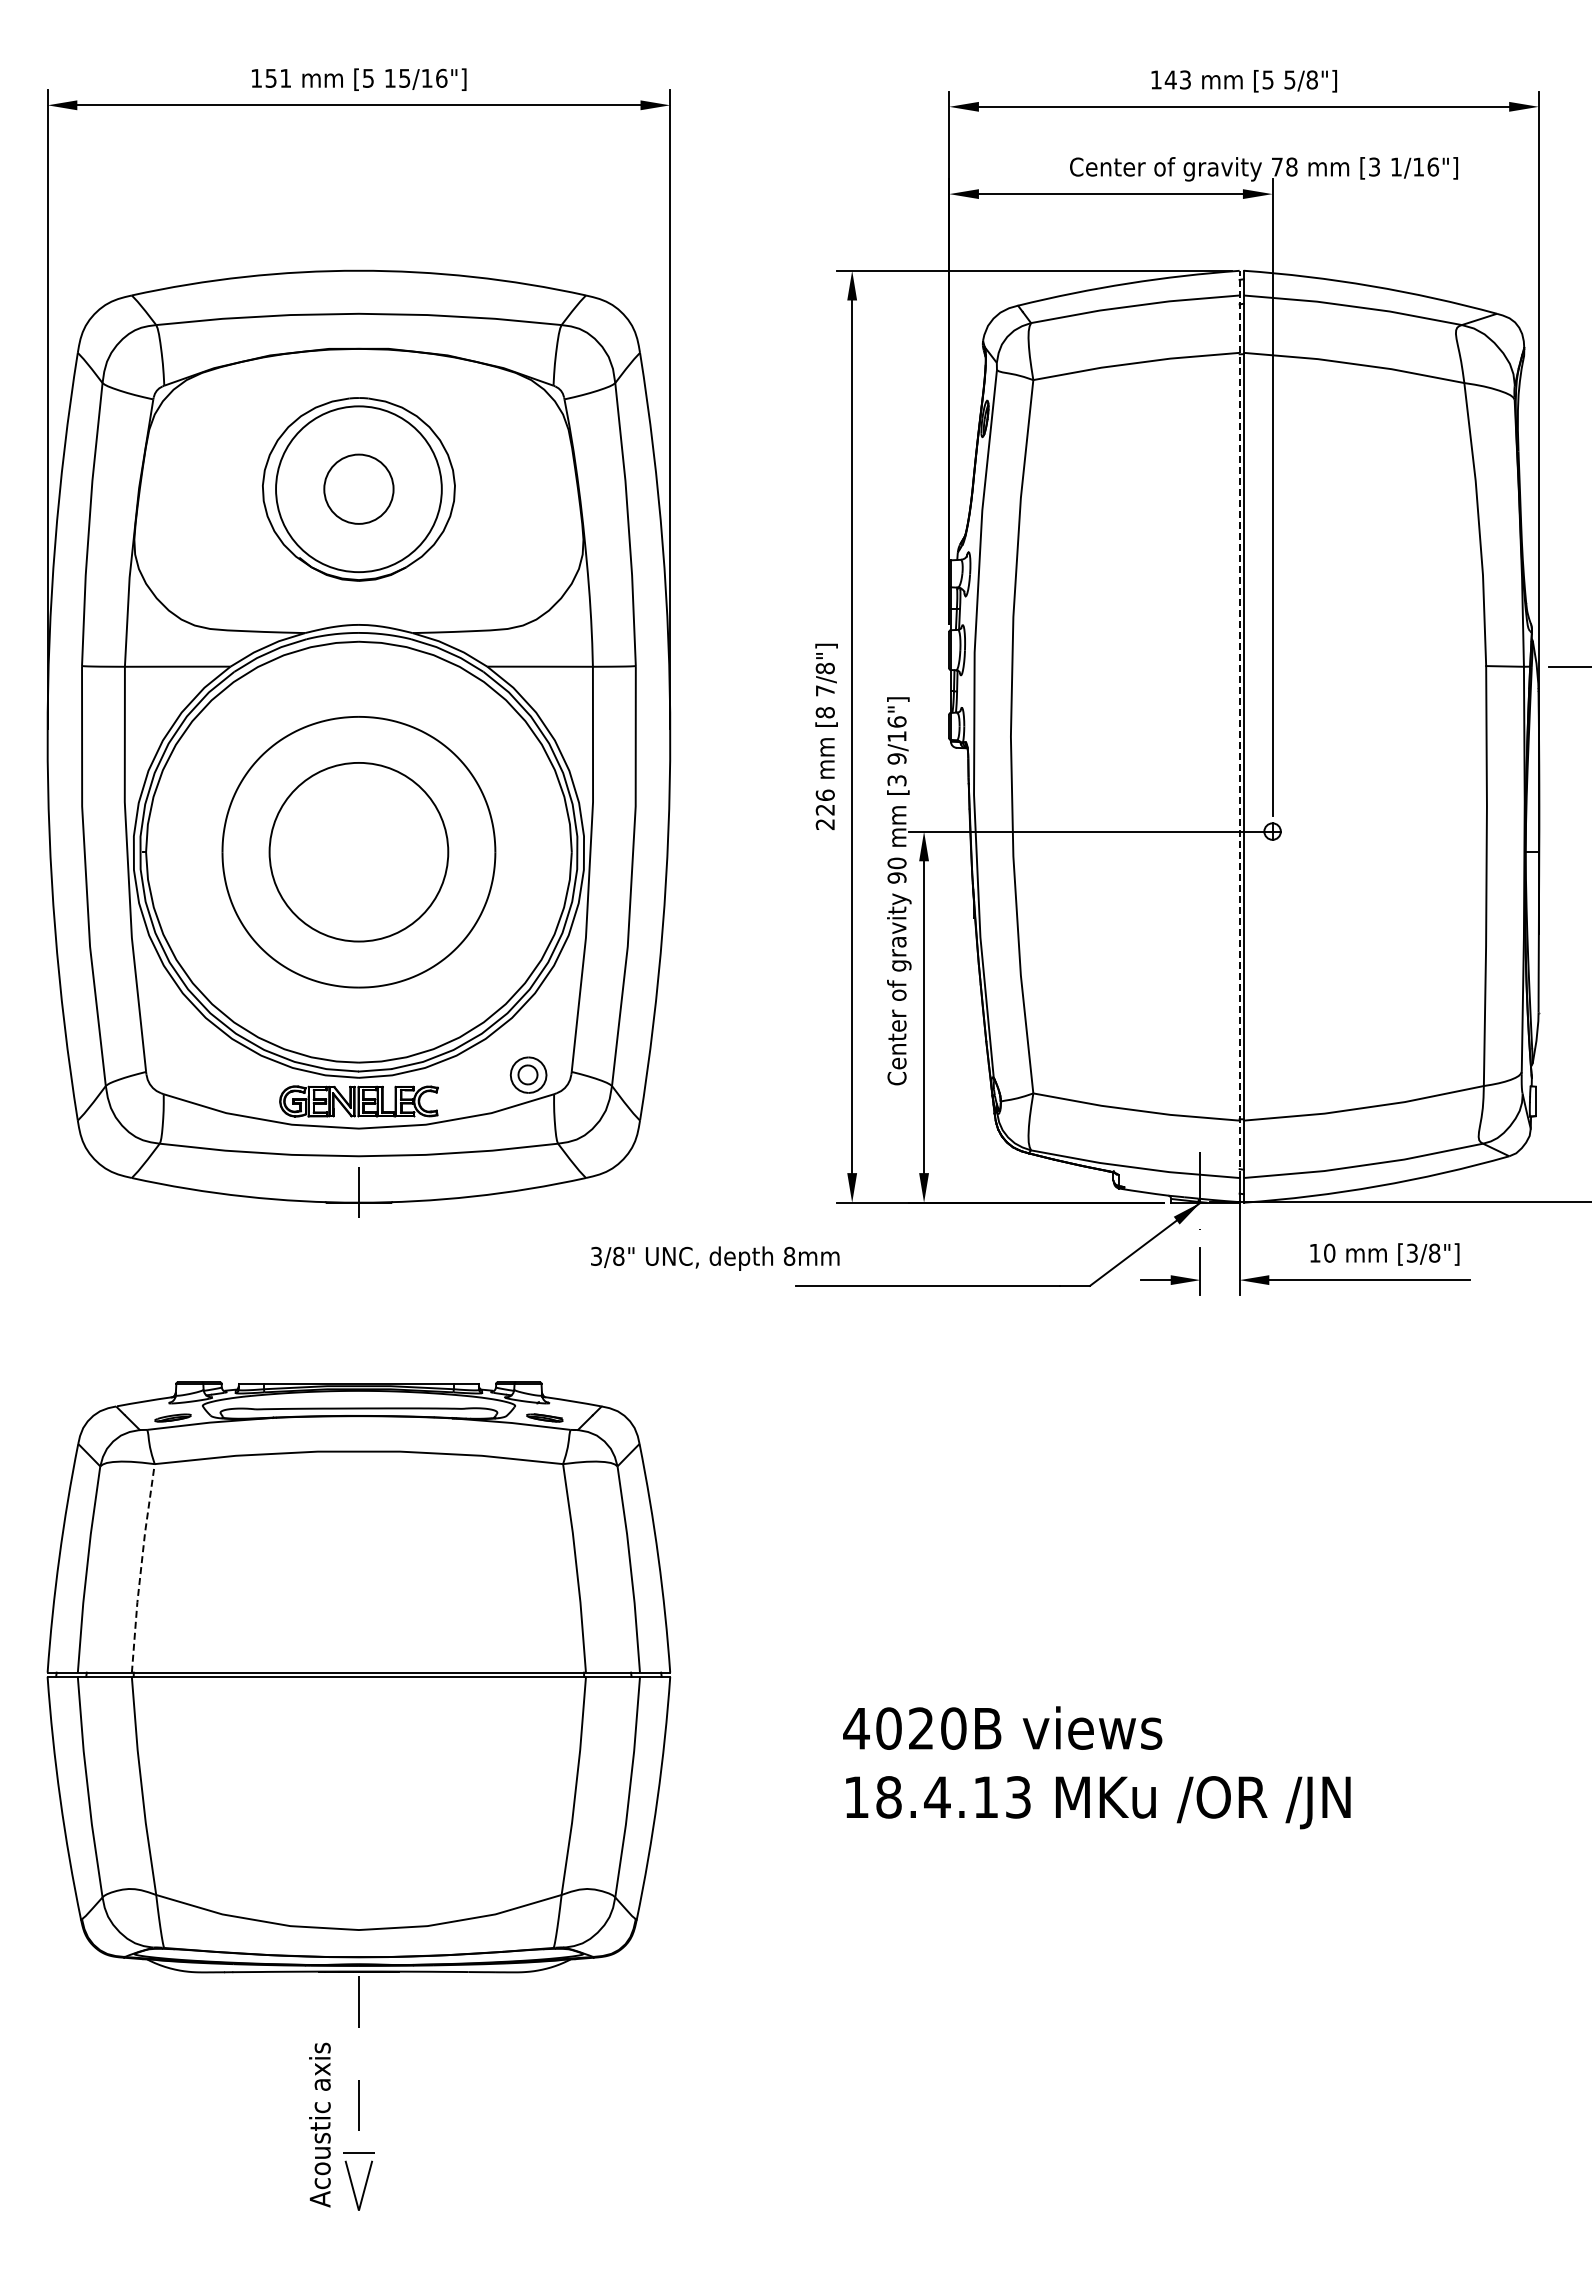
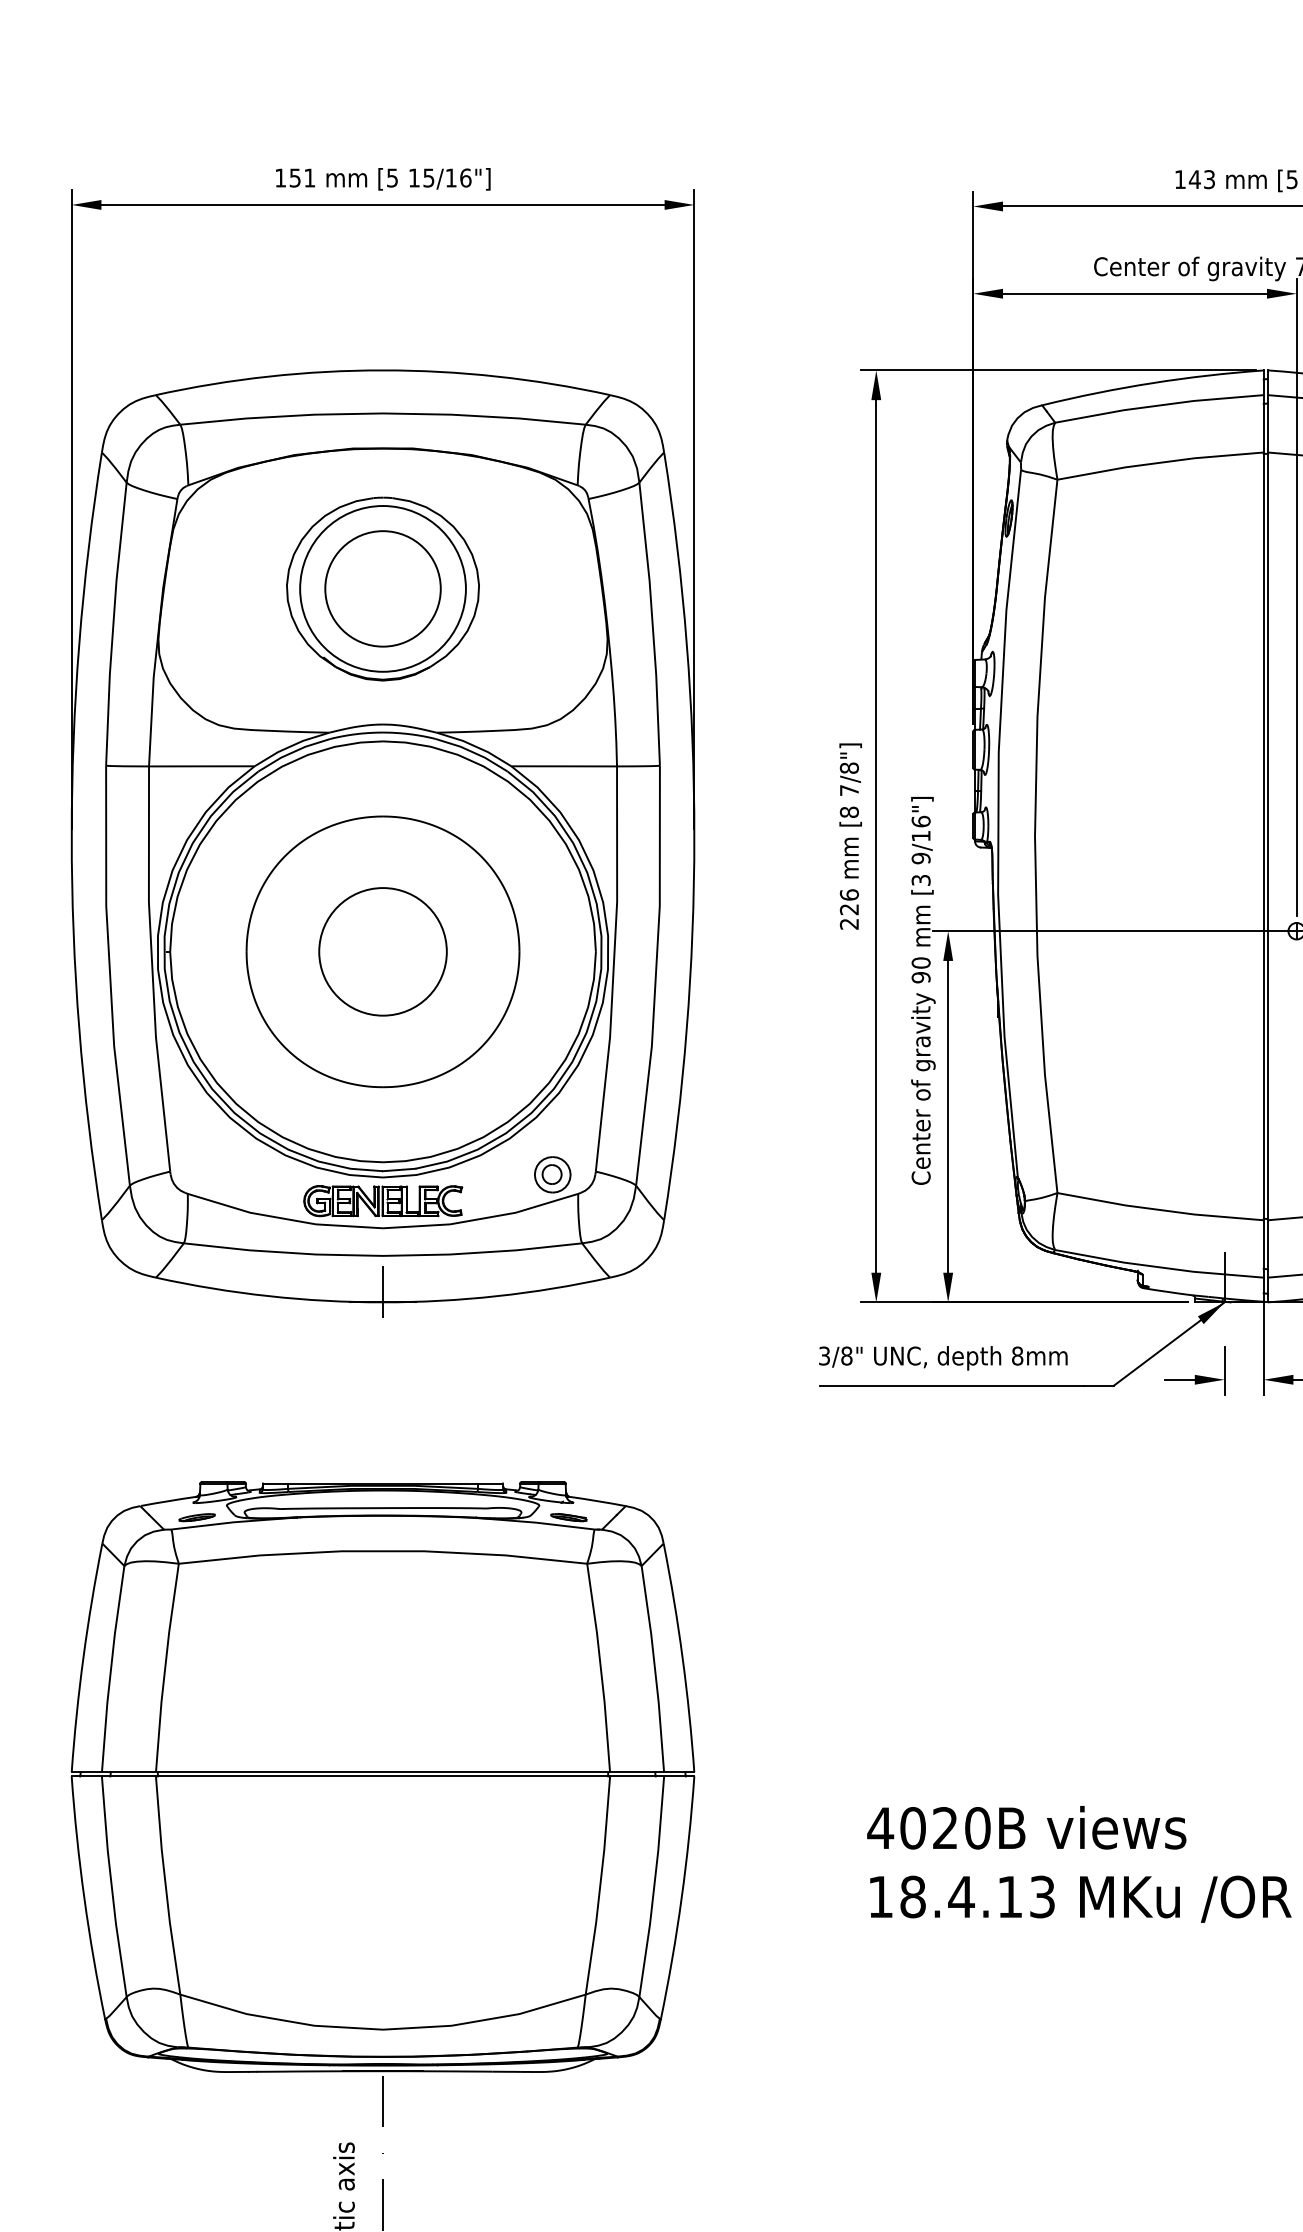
circle: (358, 489) -> (382, 589), size x1.67
line: (1239, 724) -> (1263, 824), dashed -> solid
circle: (358, 852) -> (382, 952), size x0.71
text: (715, 1258) -> (943, 1358), moved
line: (141, 1568) -> (165, 1668), dashed -> solid

